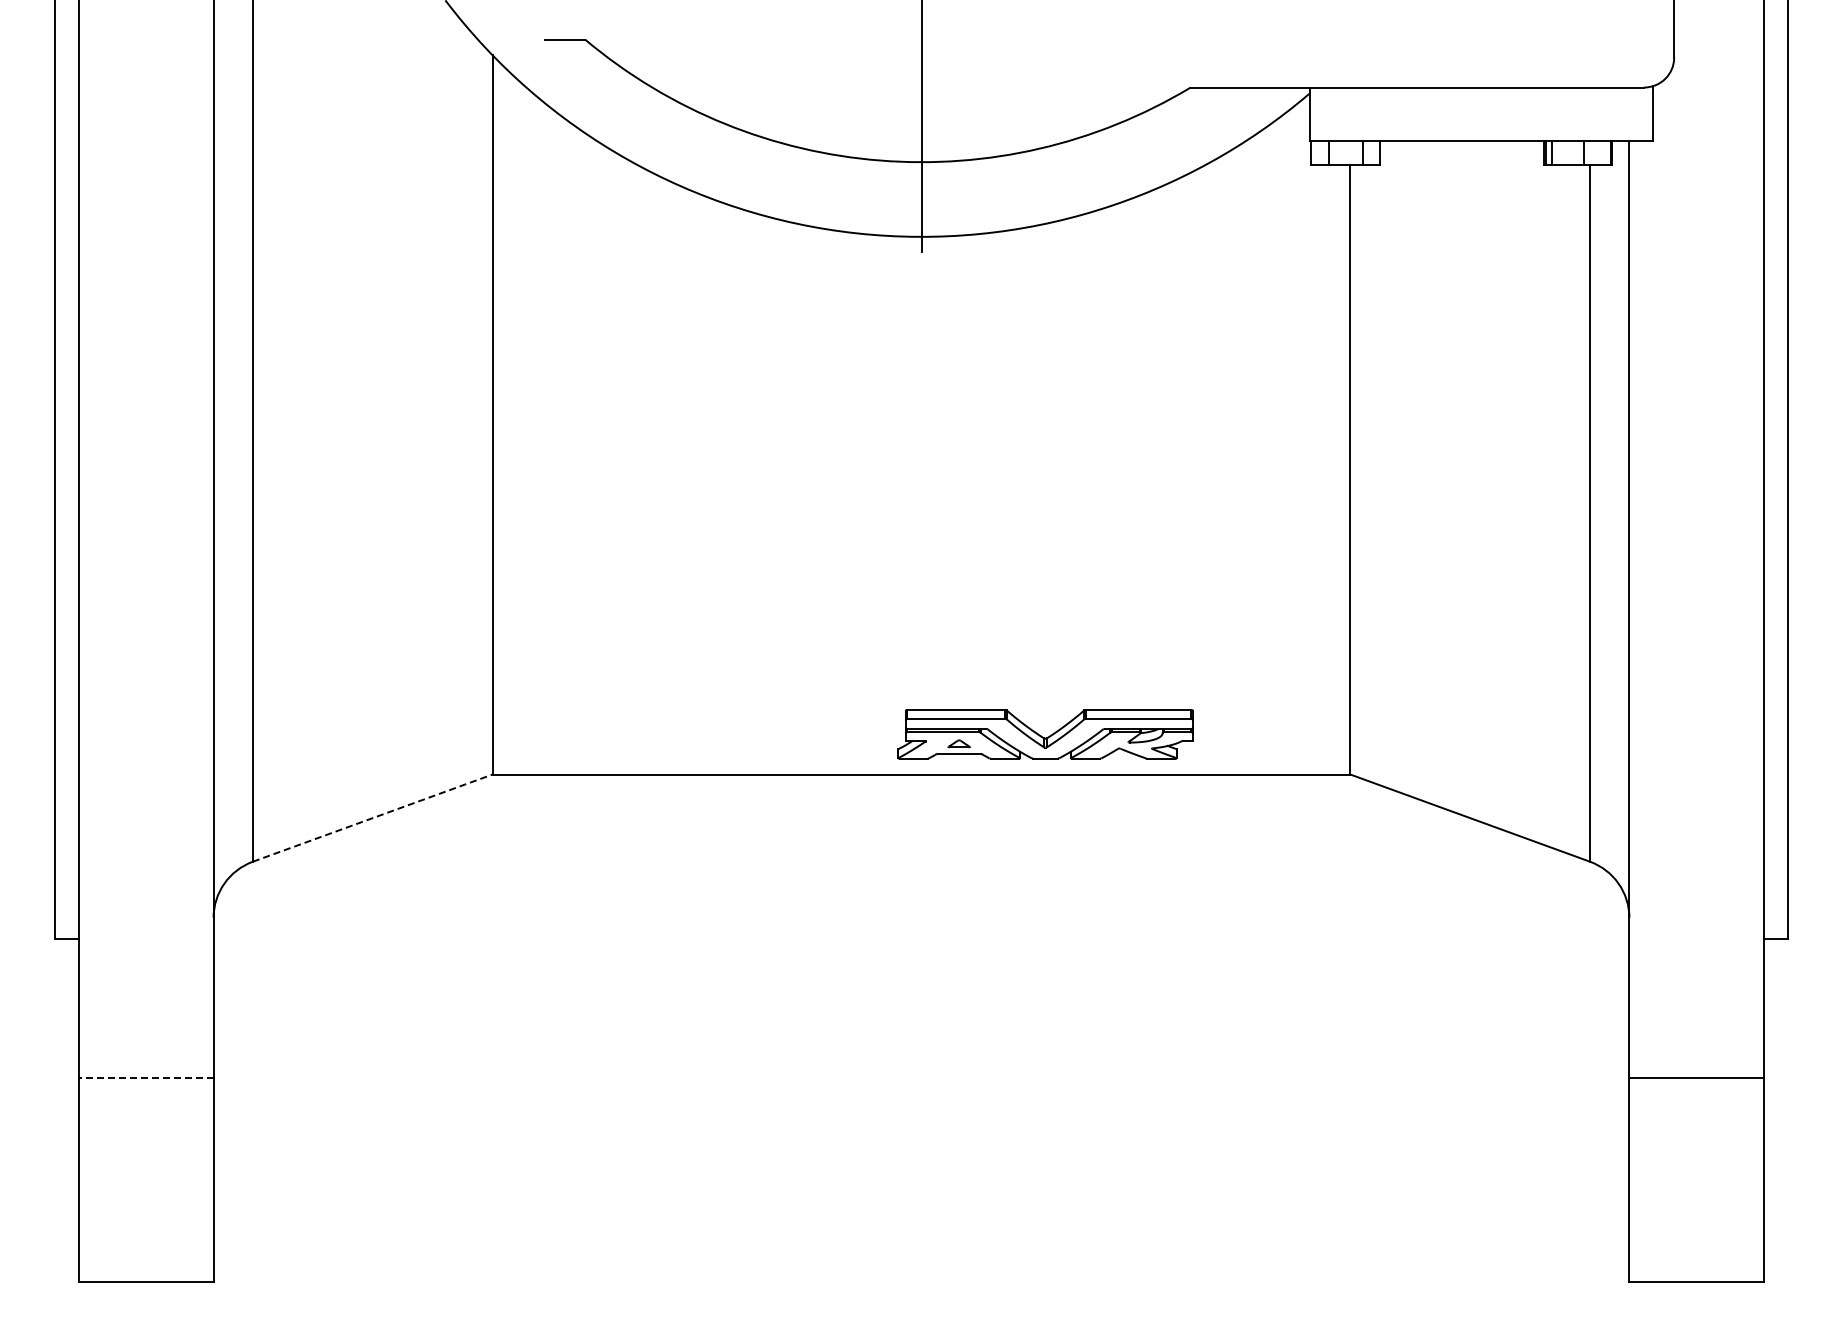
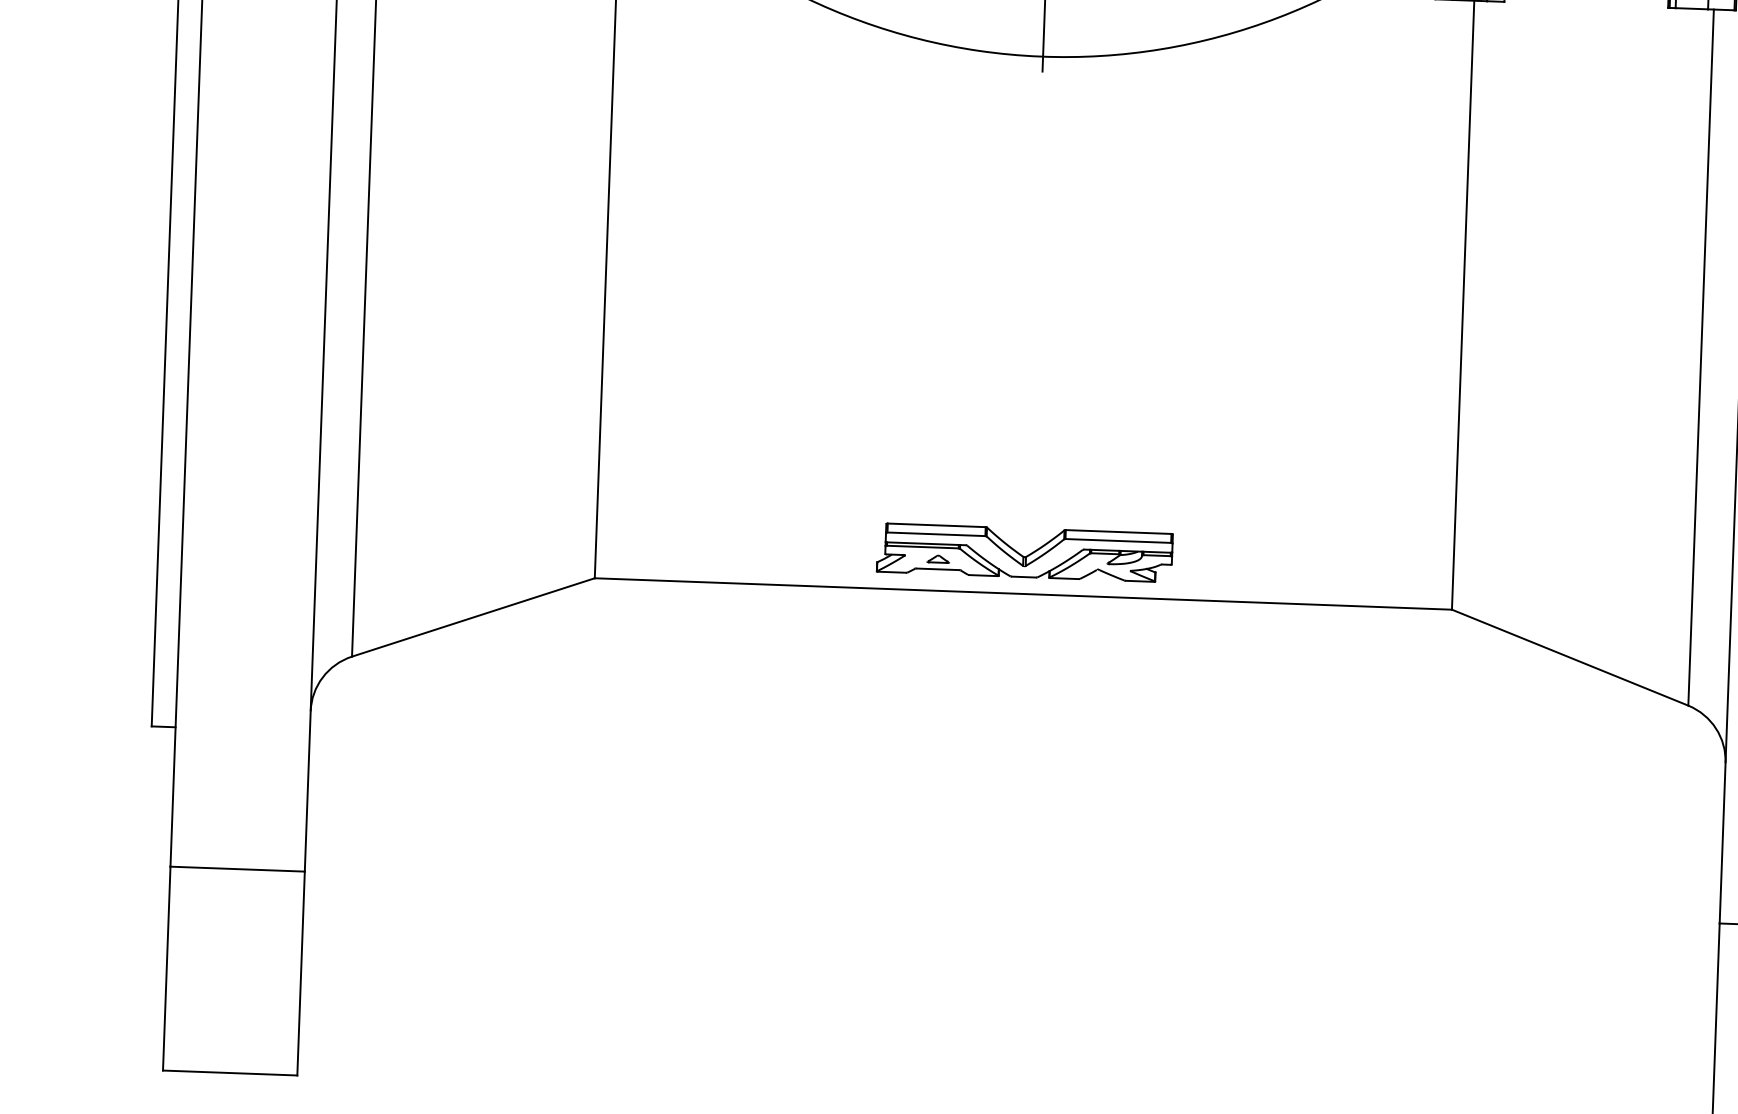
part: (1045, 734) -> (1024, 552), moved
line: (372, 818) -> (473, 617), dashed -> solid
line: (145, 1078) -> (236, 869), dashed -> solid

